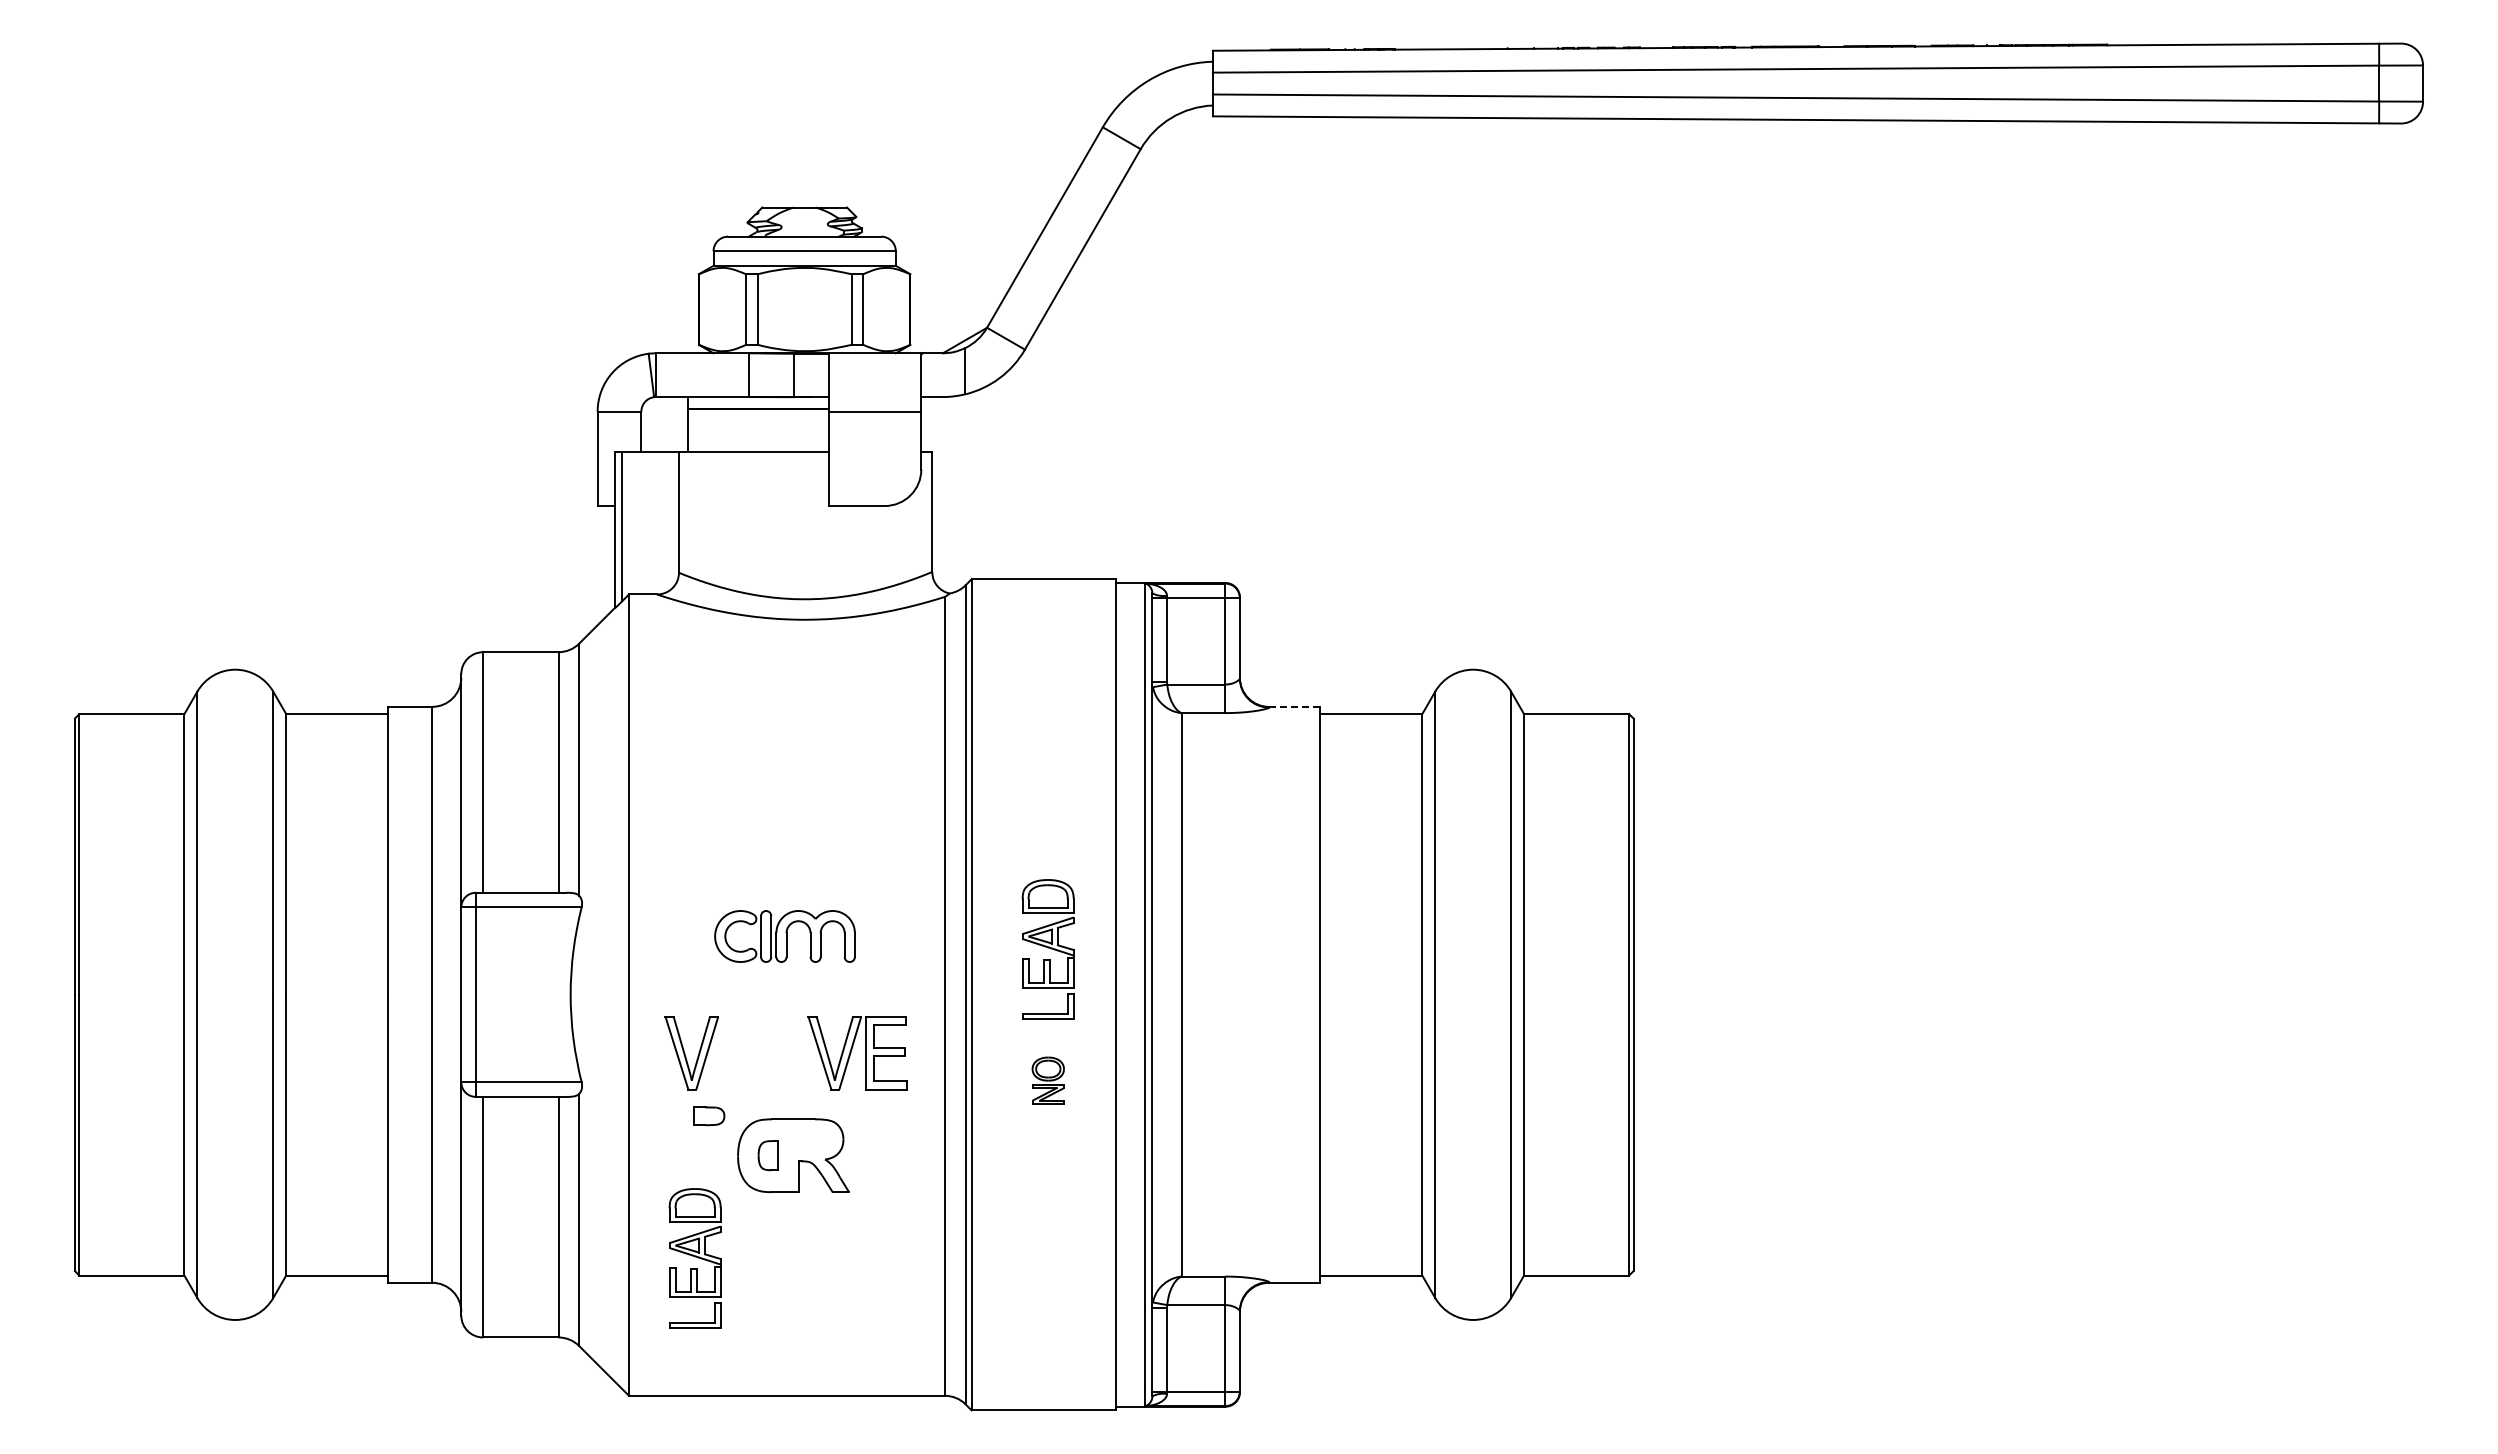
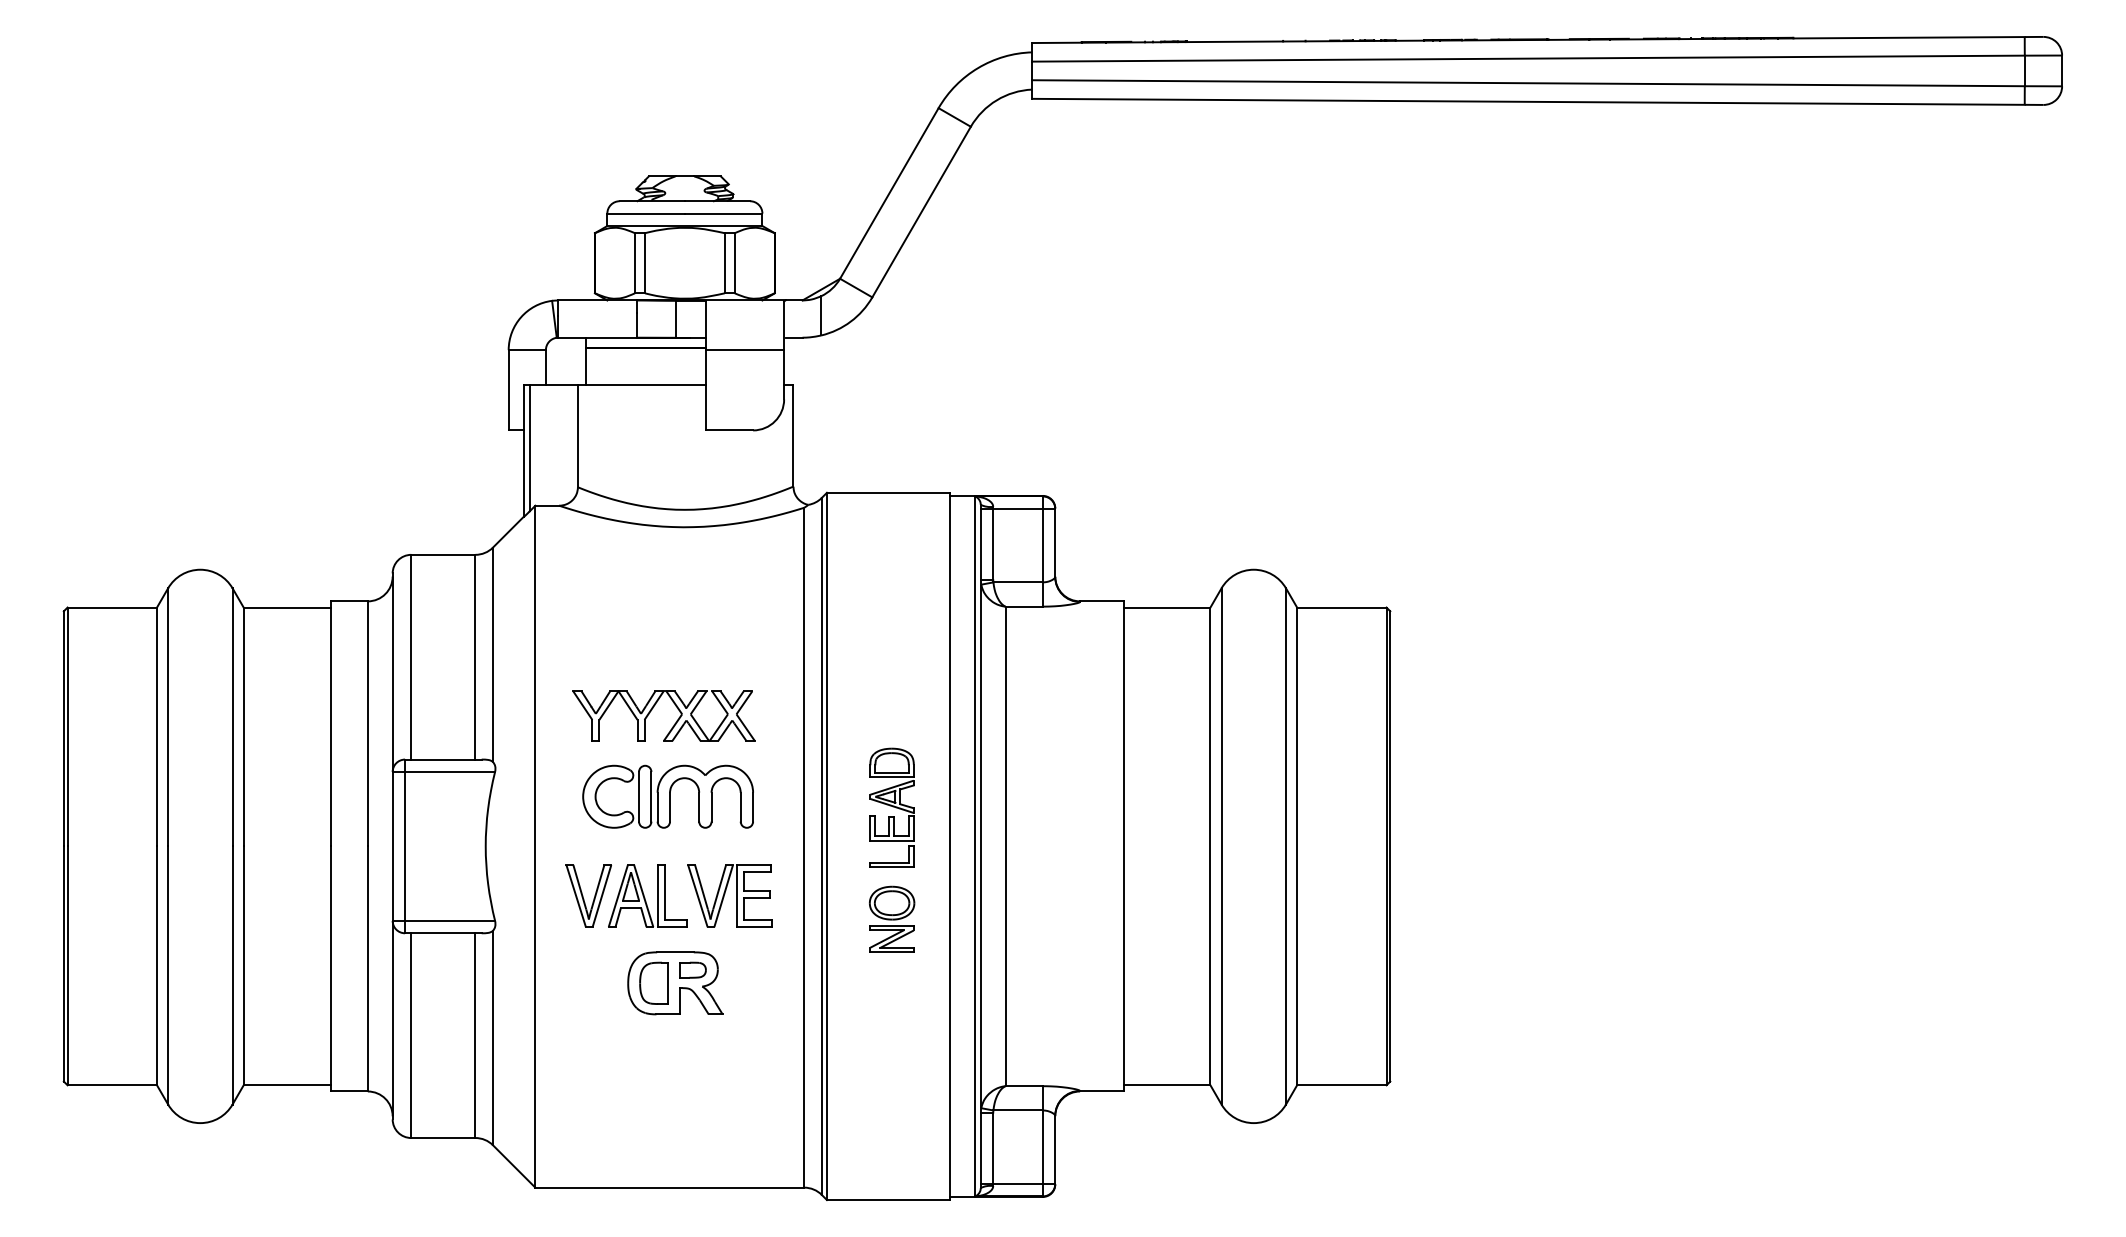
line: (1294, 706) -> (1101, 601), dashed -> solid
part: (792, 850) -> (674, 723), added
part: (784, 936) -> (667, 796), size x1.43
part: (760, 1053) -> (647, 896), added
part: (1048, 1080) -> (892, 919), size x1.67
part: (709, 1116) -> (693, 970), moved
part: (768, 1155) -> (654, 983), size x1.67
part: (694, 1258) -> (591, 1070), removed

